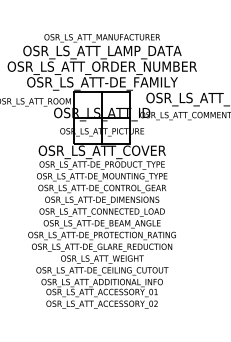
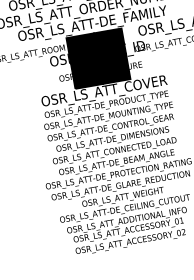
fill: (102, 117) -> (98, 58), added

